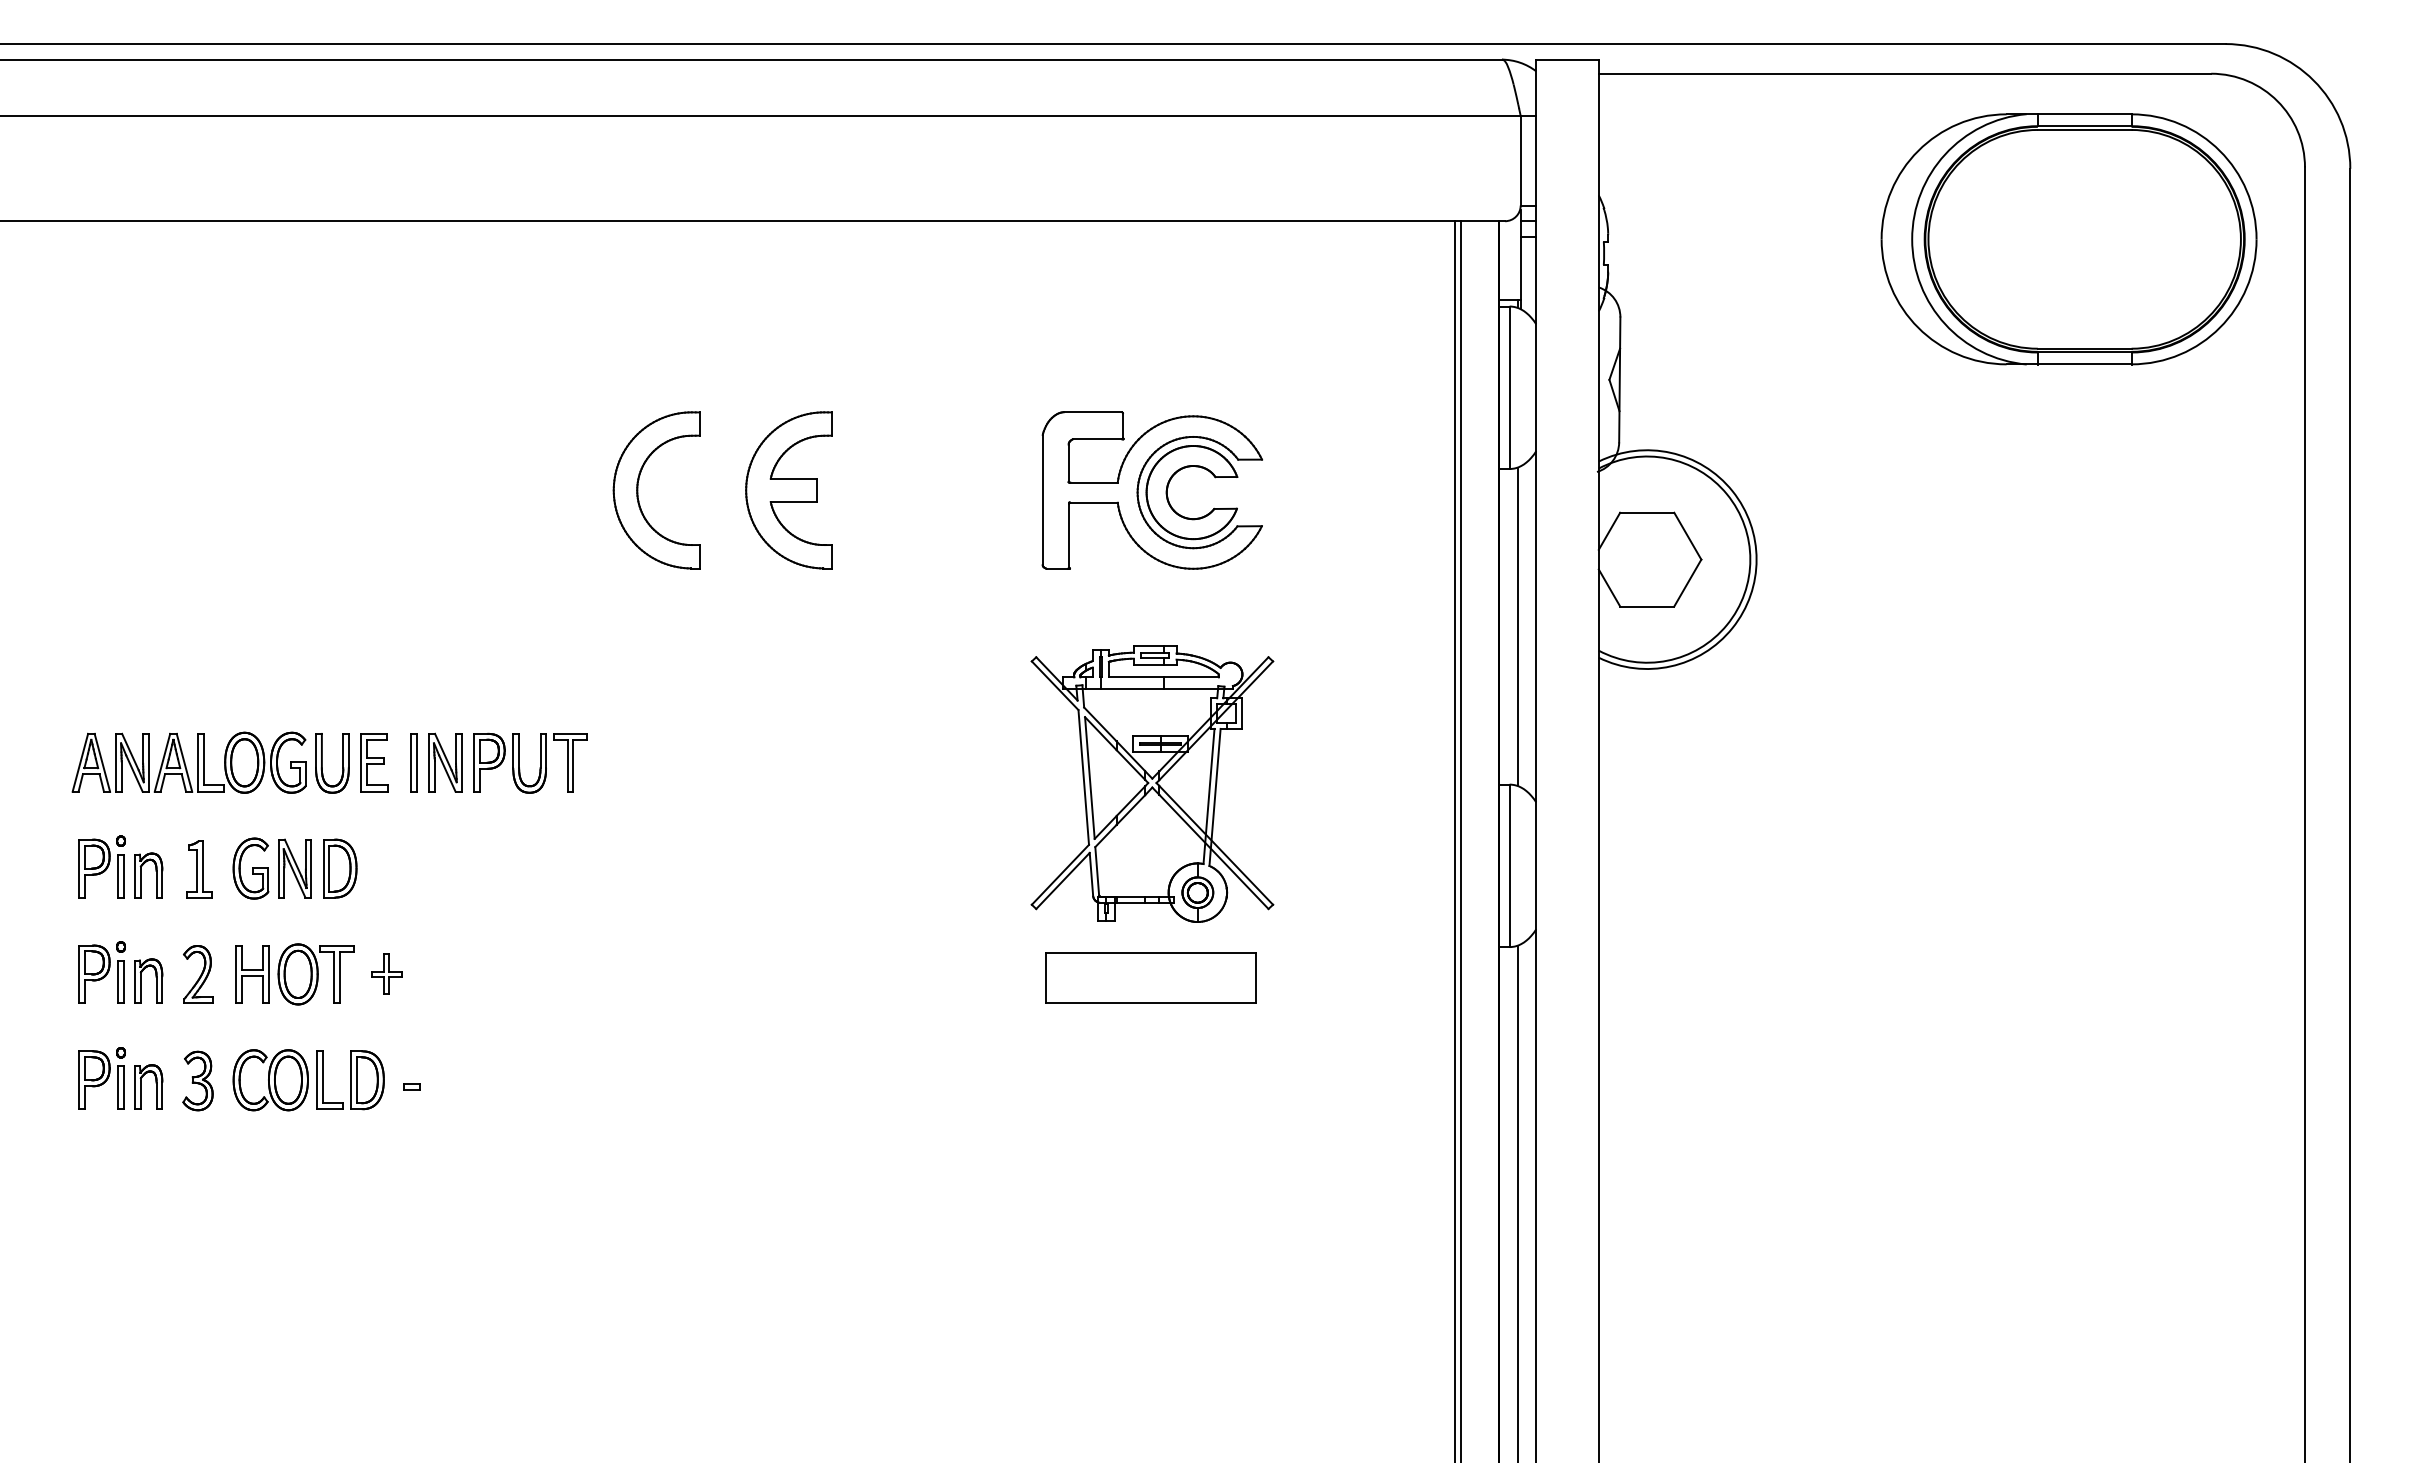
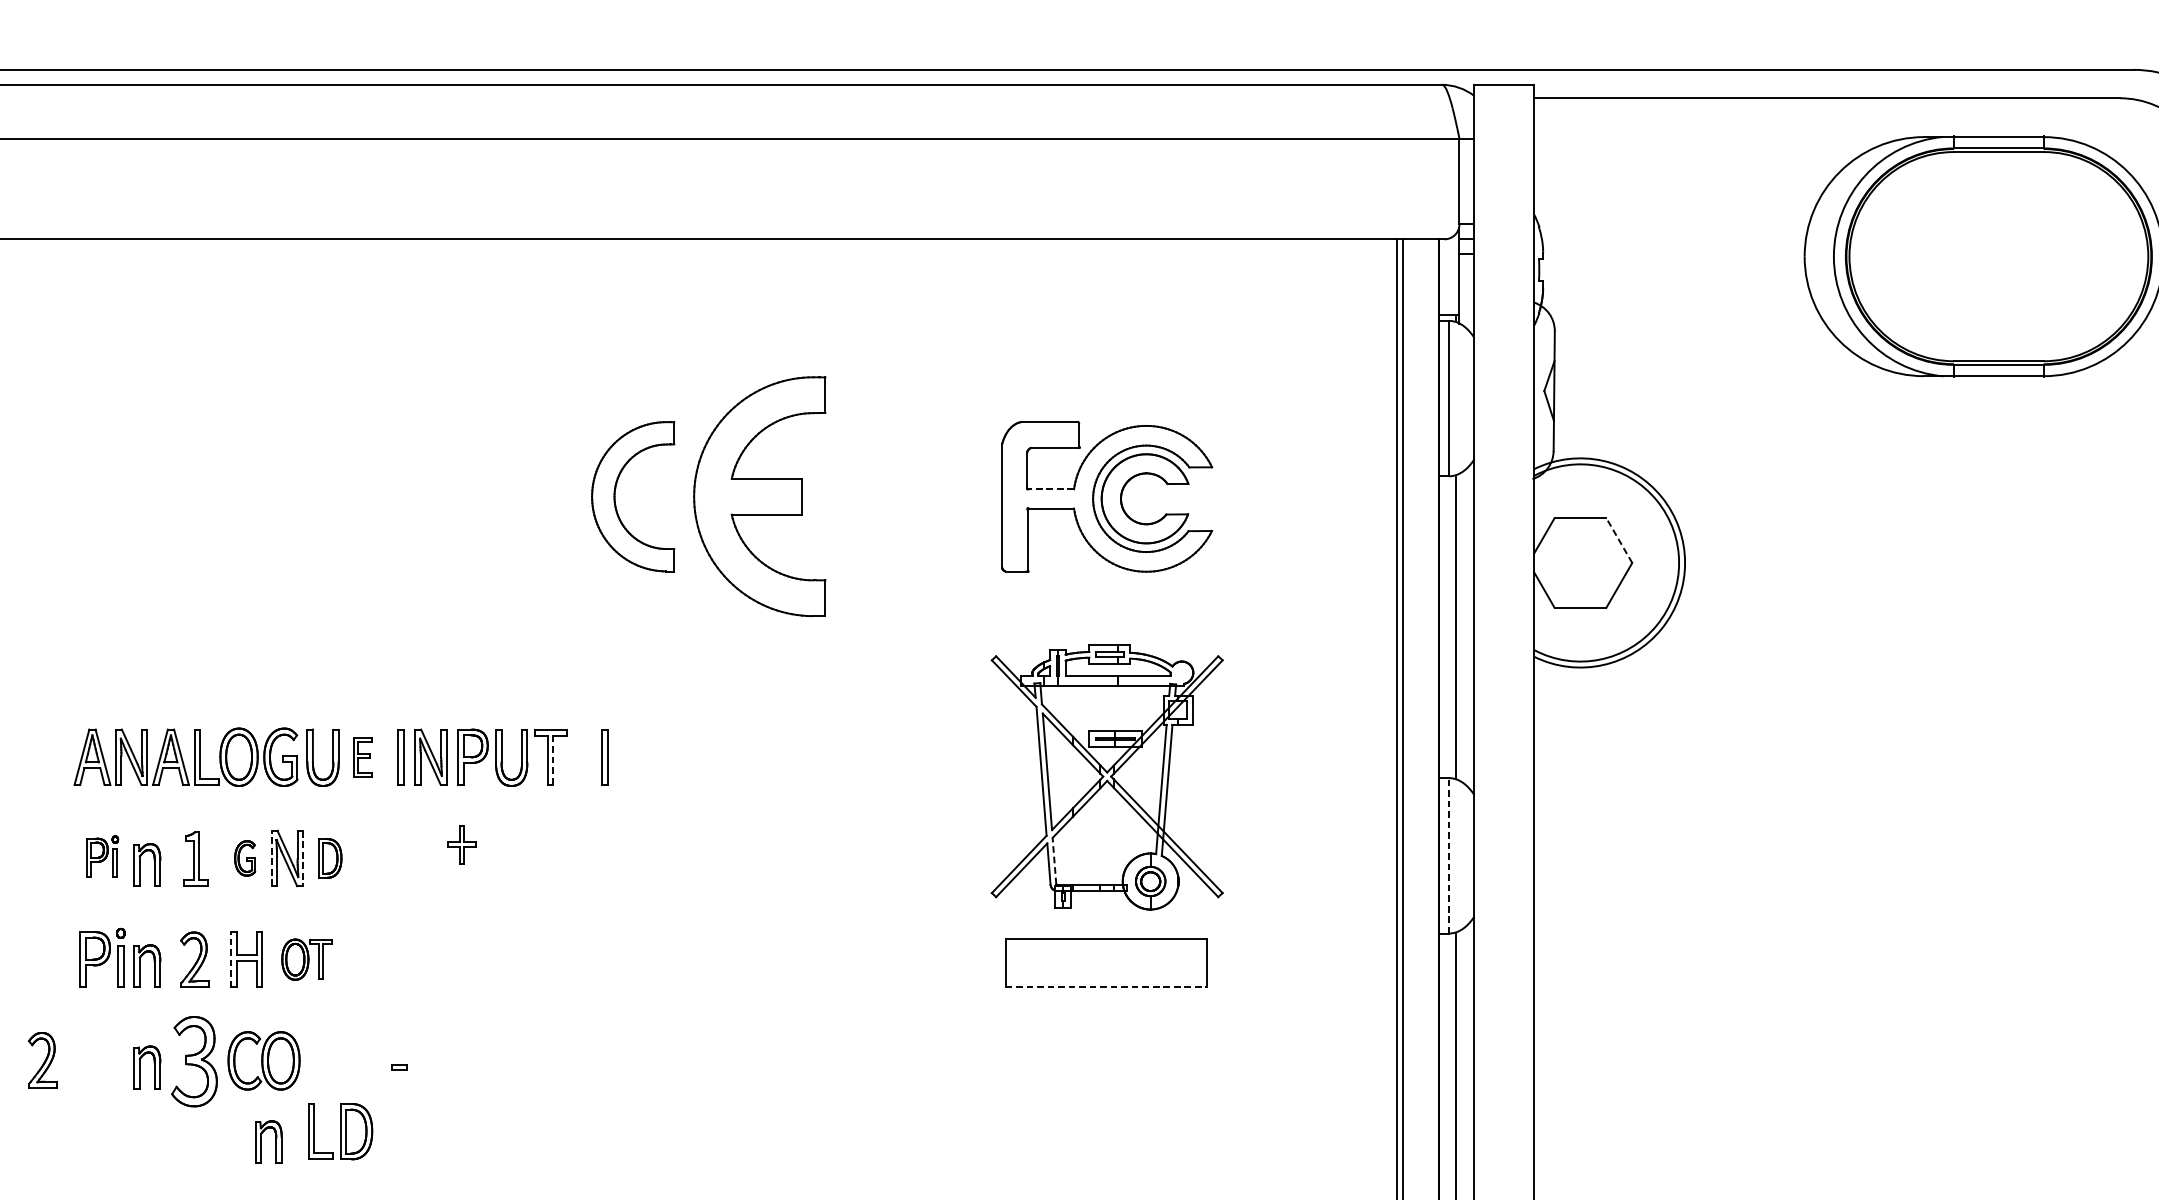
line: (1094, 482) -> (1051, 489), solid -> dashed
part: (788, 490) -> (759, 496), size x1.6
line: (1687, 535) -> (1619, 539), solid -> dashed
part: (374, 762) -> (363, 756), size x0.7
part: (626, 762) -> (604, 756), added
line: (573, 765) -> (553, 759), solid -> dashed
line: (1509, 865) -> (1448, 855), solid -> dashed
part: (101, 866) -> (102, 856), size x0.7
part: (250, 868) -> (244, 858), size x0.6
line: (278, 868) -> (271, 858), solid -> dashed
line: (311, 868) -> (302, 858), solid -> dashed
part: (340, 868) -> (330, 858), size x0.7
line: (1097, 870) -> (1054, 860), solid -> dashed
part: (386, 973) -> (461, 844), moved
line: (236, 974) -> (231, 959), solid -> dashed
part: (315, 974) -> (306, 959), size x0.7
line: (1151, 1002) -> (1106, 986), solid -> dashed
part: (101, 1078) -> (102, 1059), removed
part: (39, 1079) -> (42, 1060), added
part: (197, 1080) -> (193, 1061), size x1.6
part: (350, 1080) -> (340, 1131), moved
part: (268, 1164) -> (261, 1141), added

